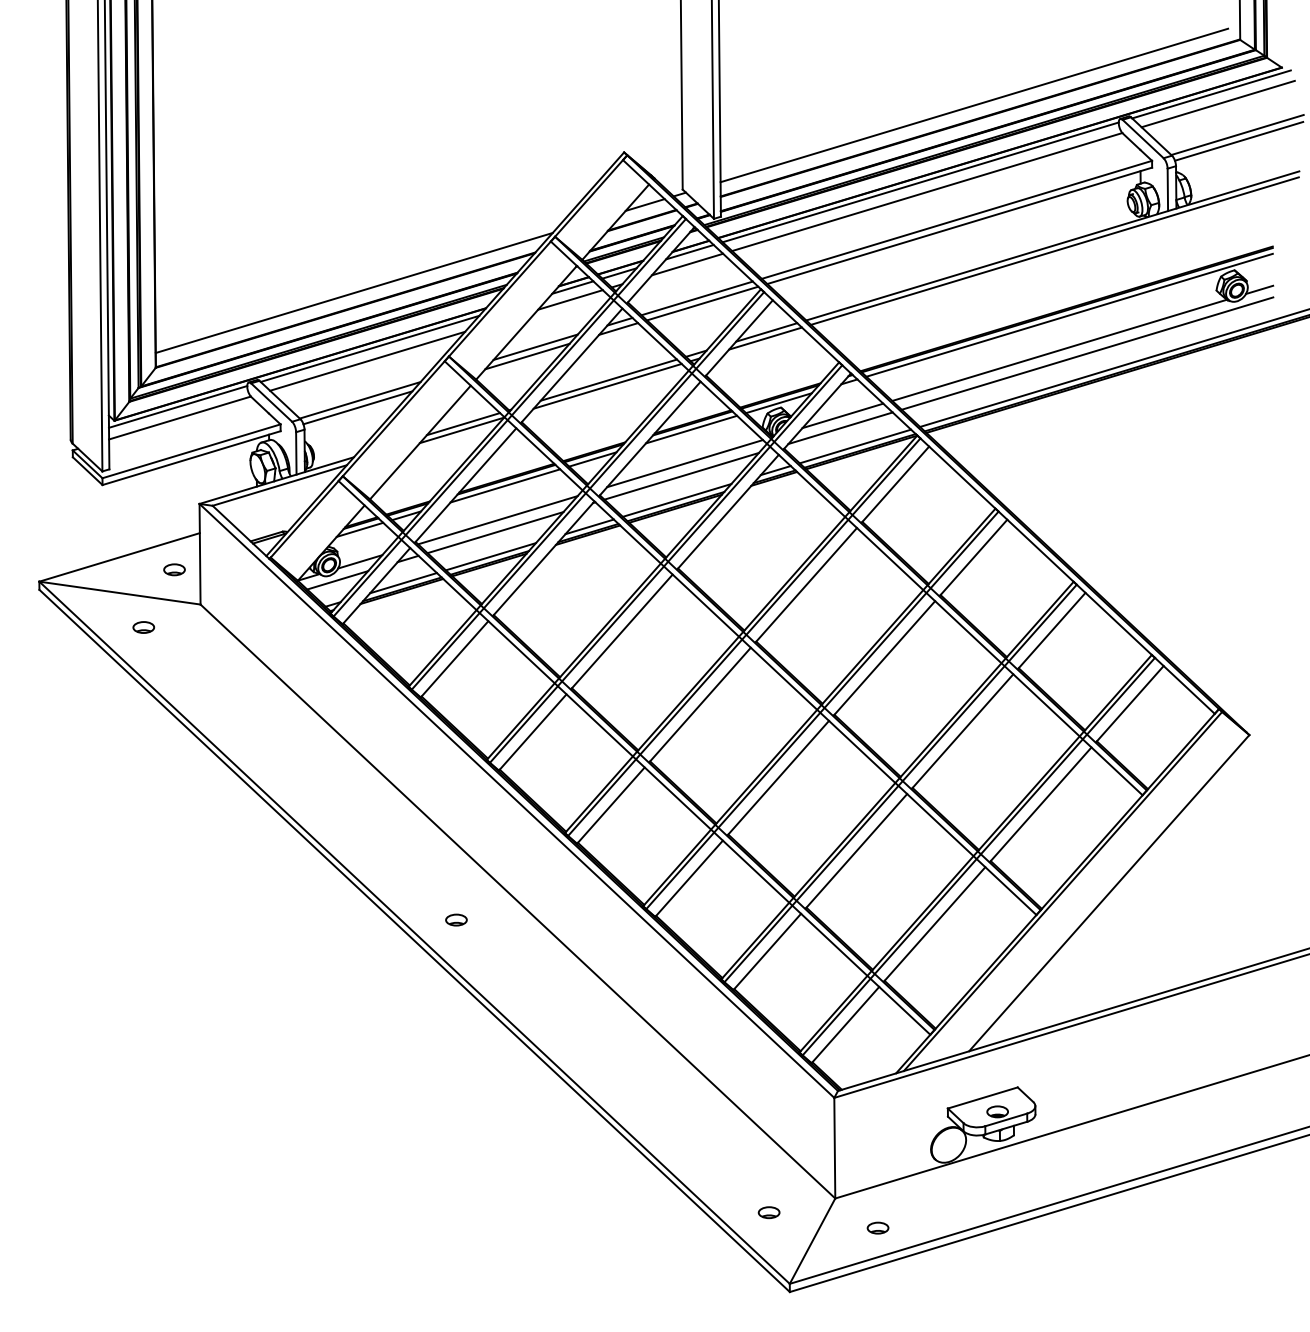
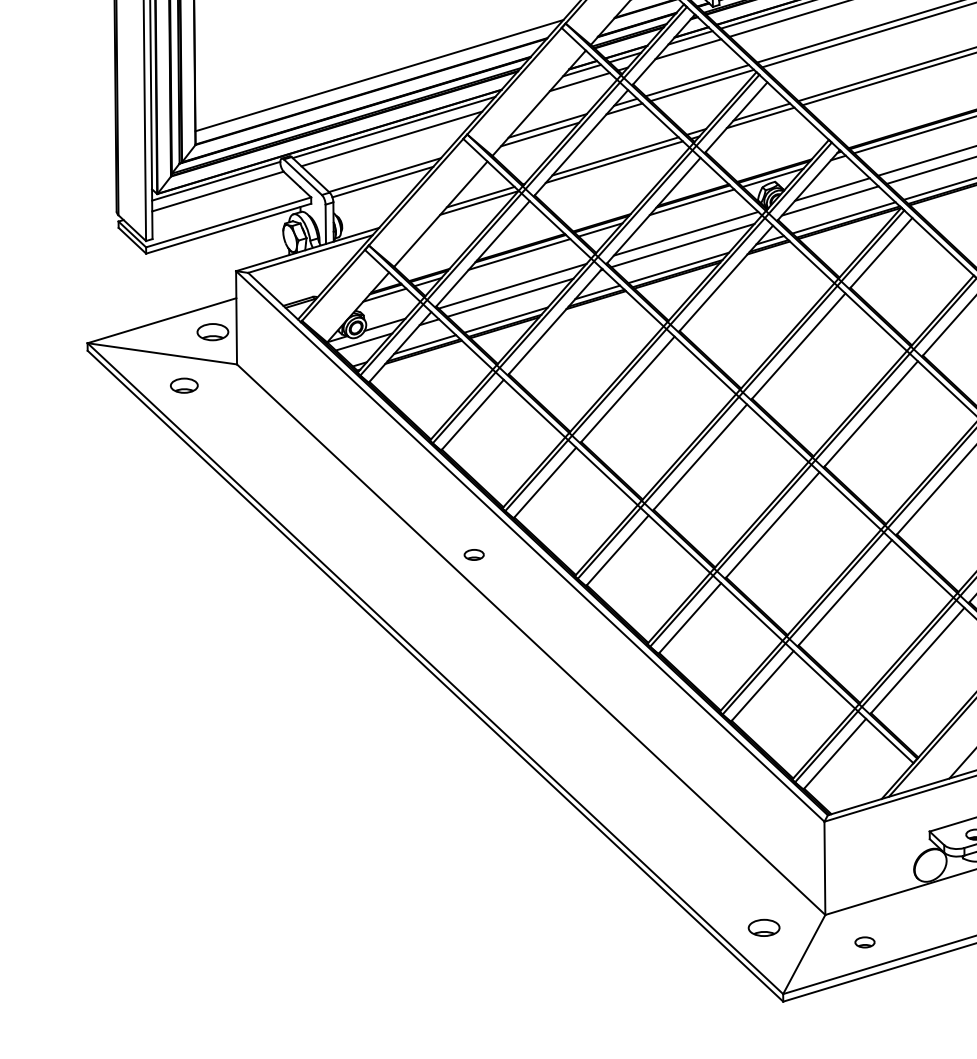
part: (174, 569) -> (212, 331), size x1.6
part: (143, 627) -> (184, 385), size x1.4
part: (456, 919) -> (474, 554), moved
part: (768, 1212) -> (763, 927), size x1.6

